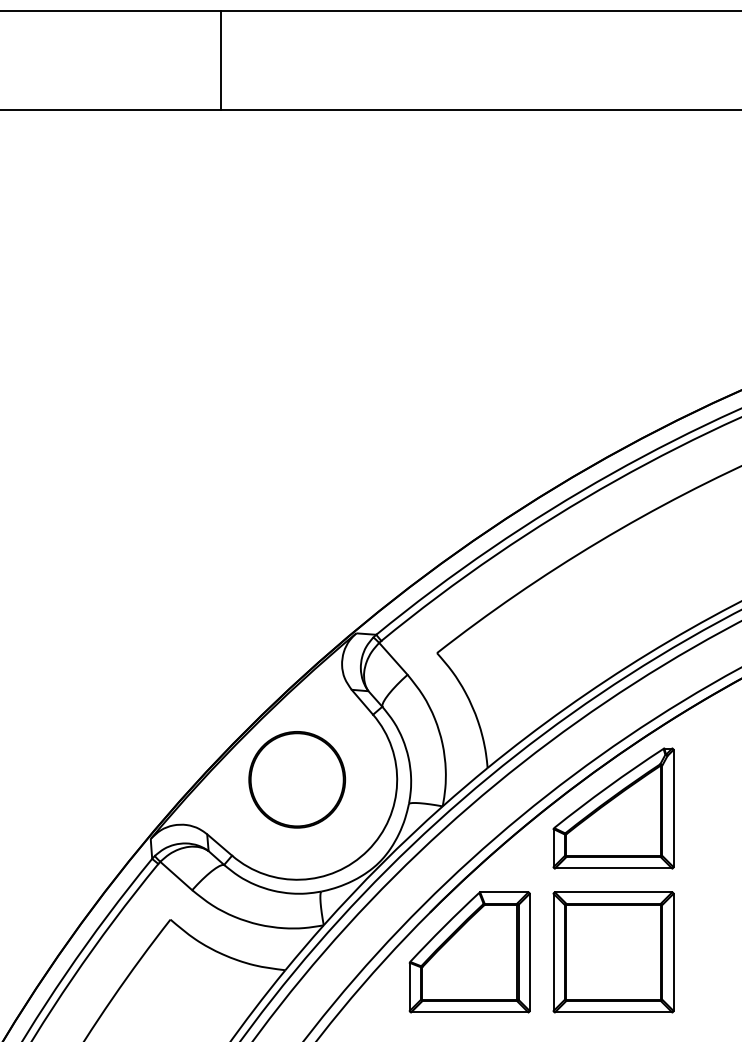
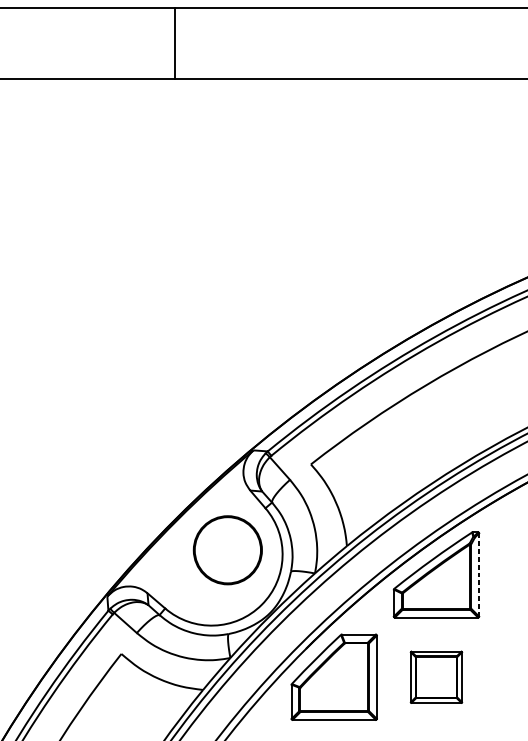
line: (221, 60) -> (175, 43), moved
part: (297, 779) -> (228, 550), moved
line: (673, 808) -> (479, 574), solid -> dashed
part: (613, 952) -> (436, 677), size x0.6

